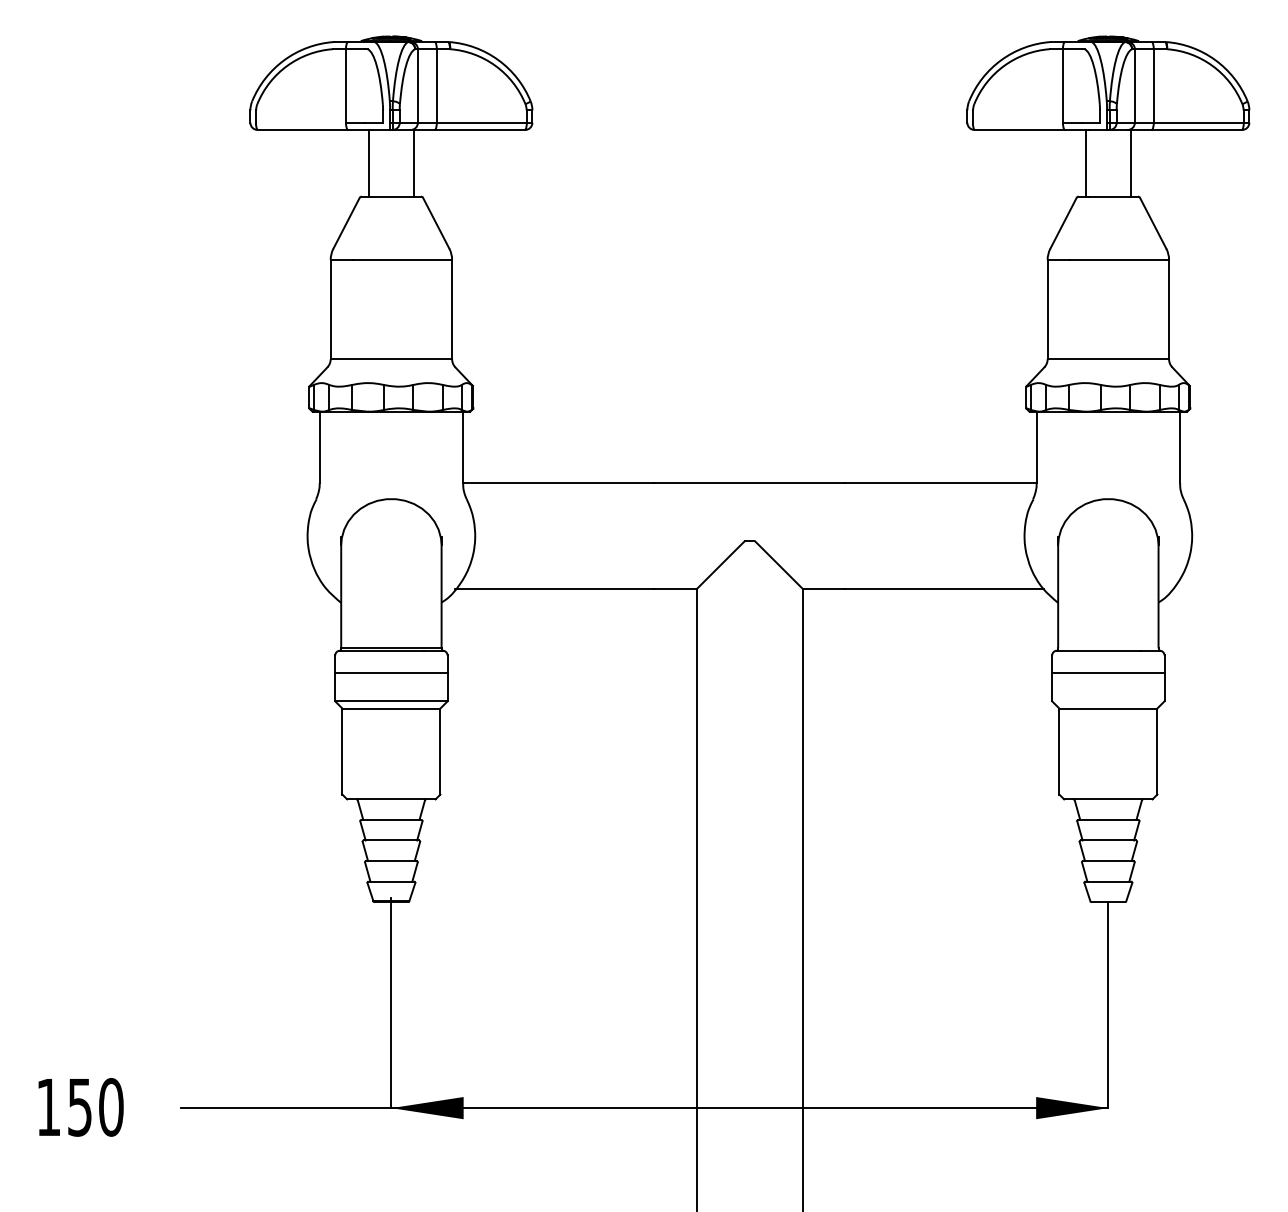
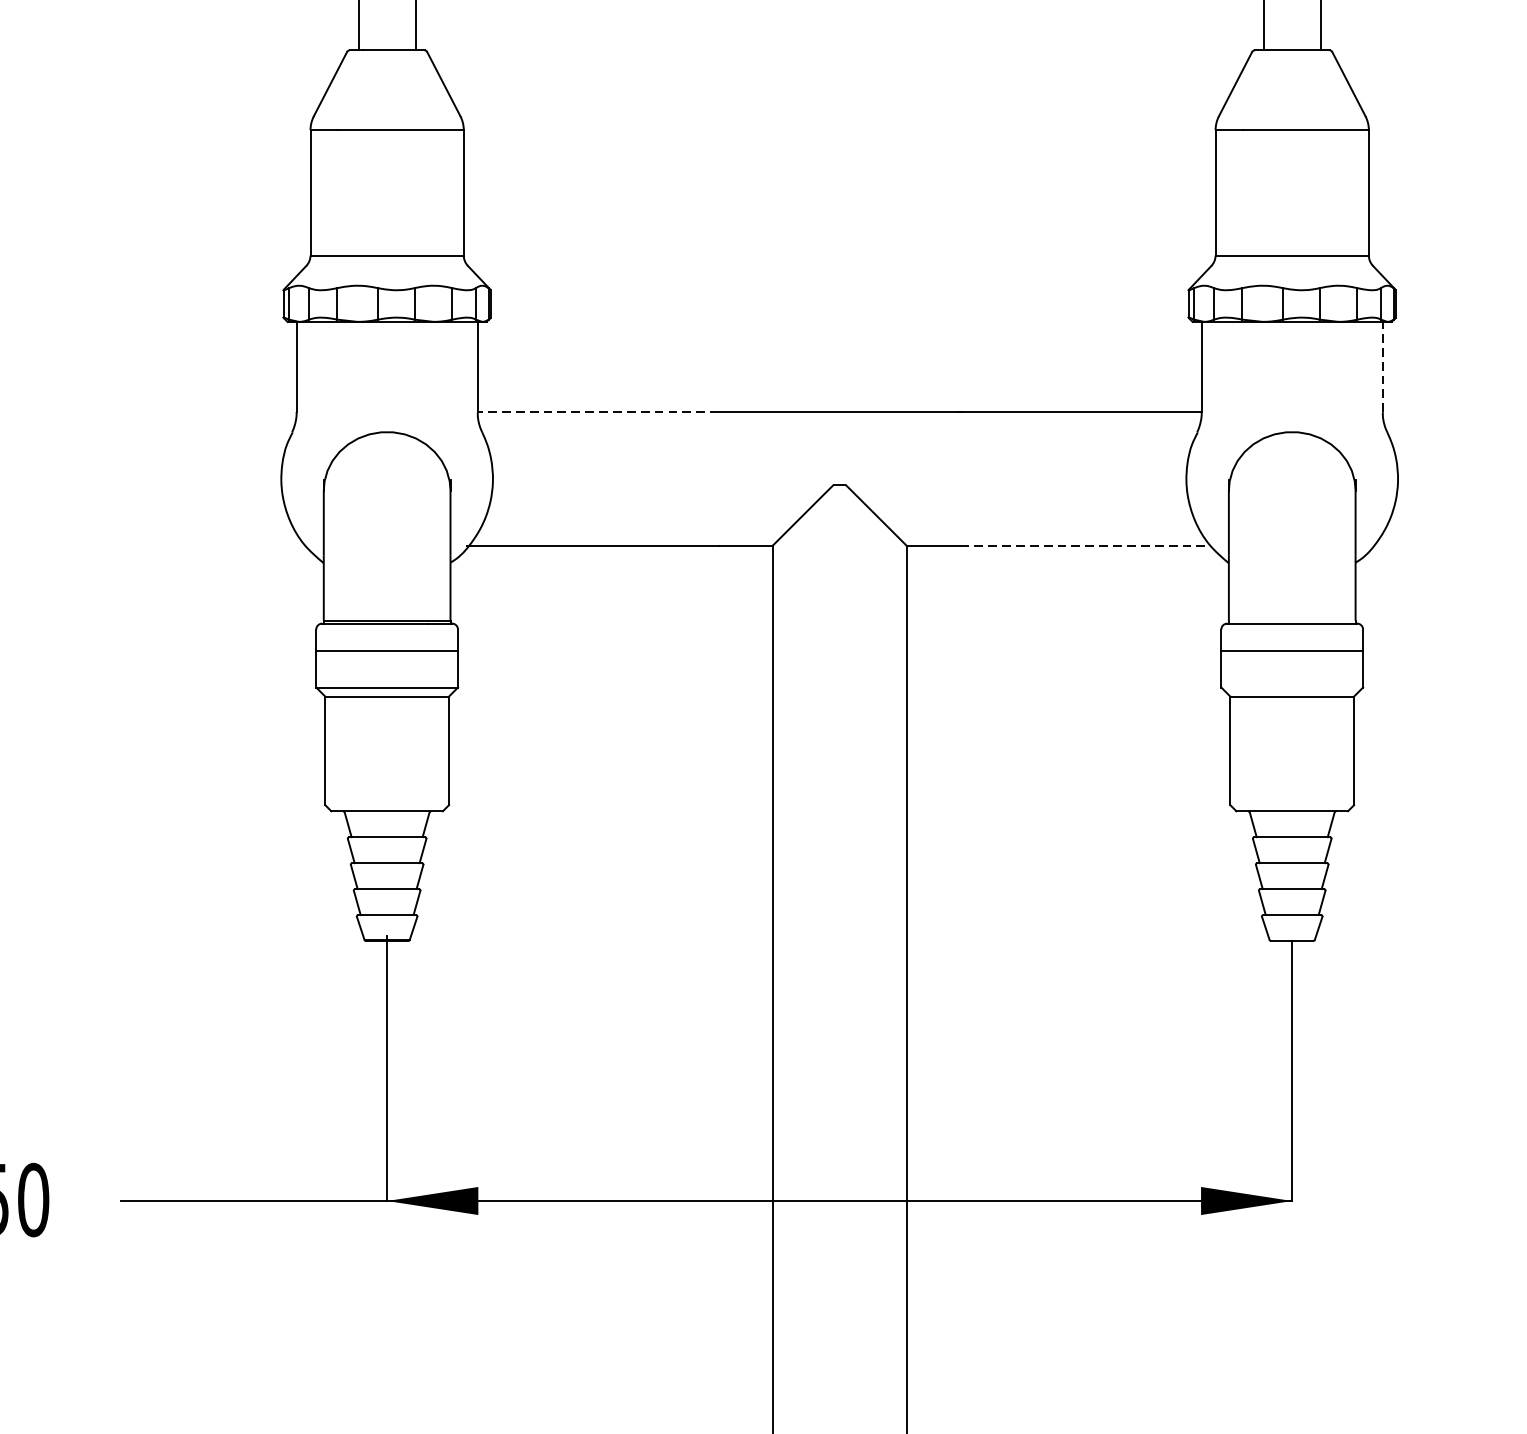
line: (1180, 447) -> (1383, 367), solid -> dashed
line: (558, 482) -> (598, 411), solid -> dashed
line: (945, 589) -> (1086, 546), solid -> dashed

